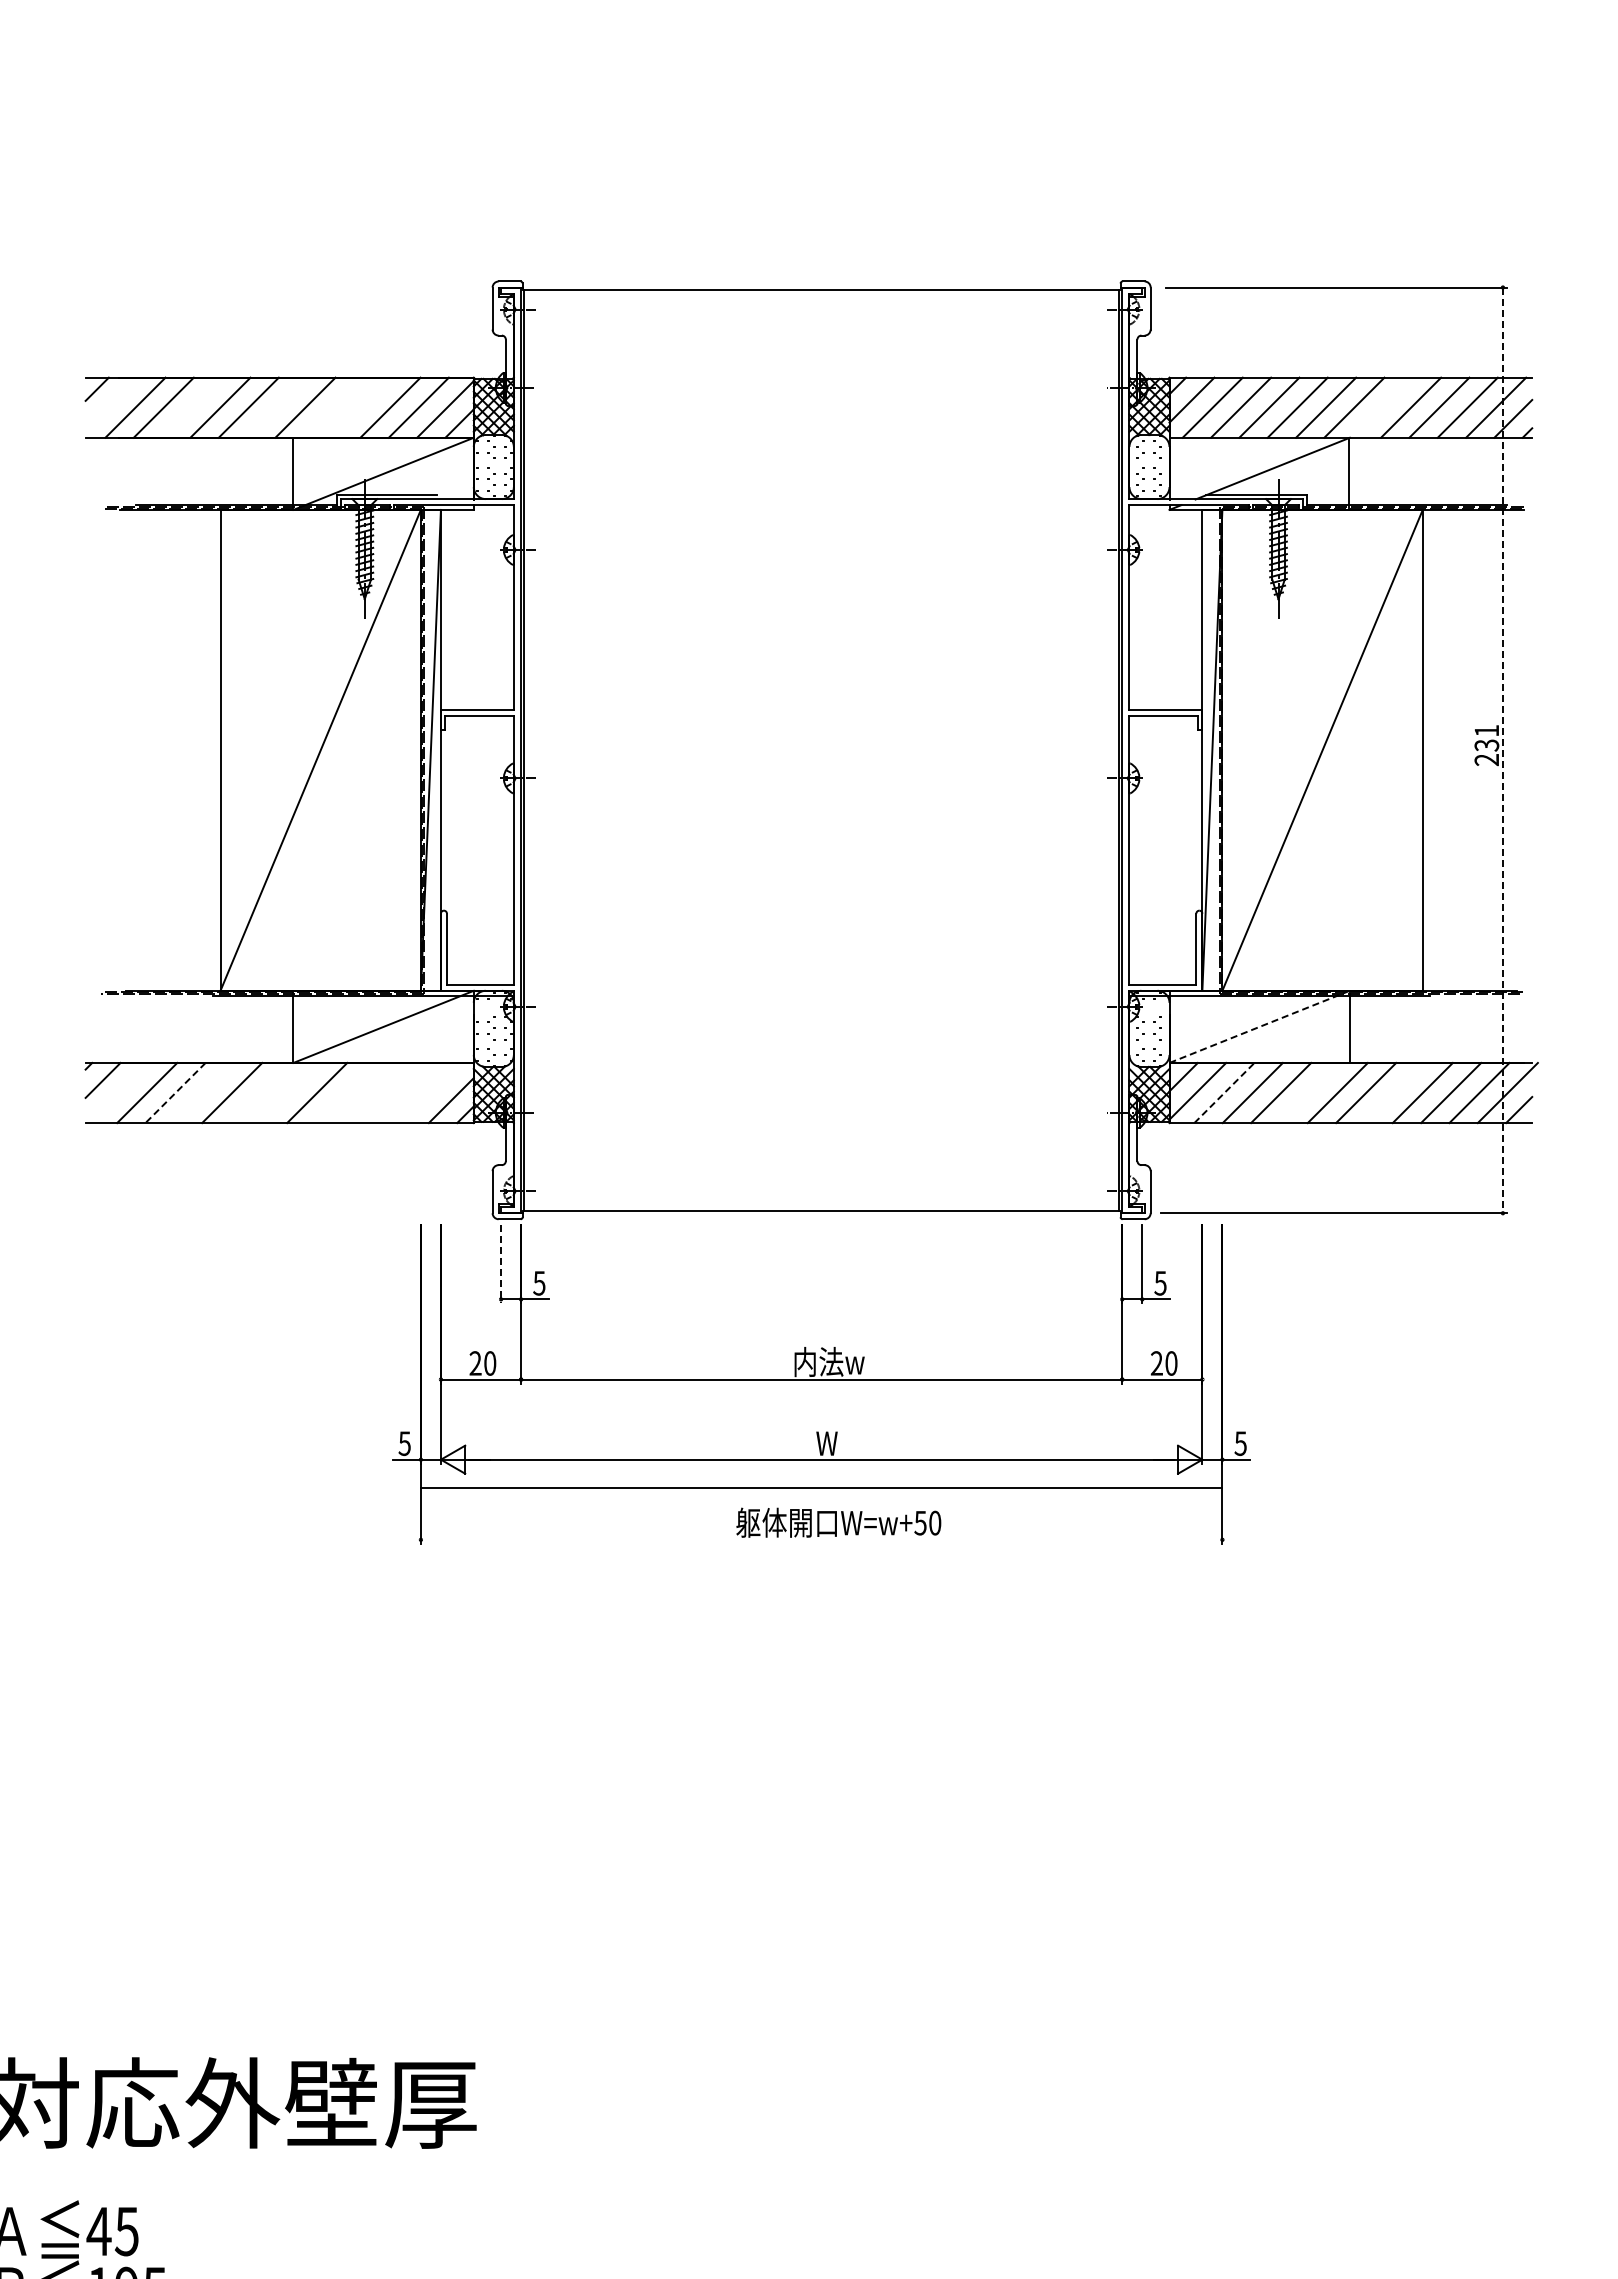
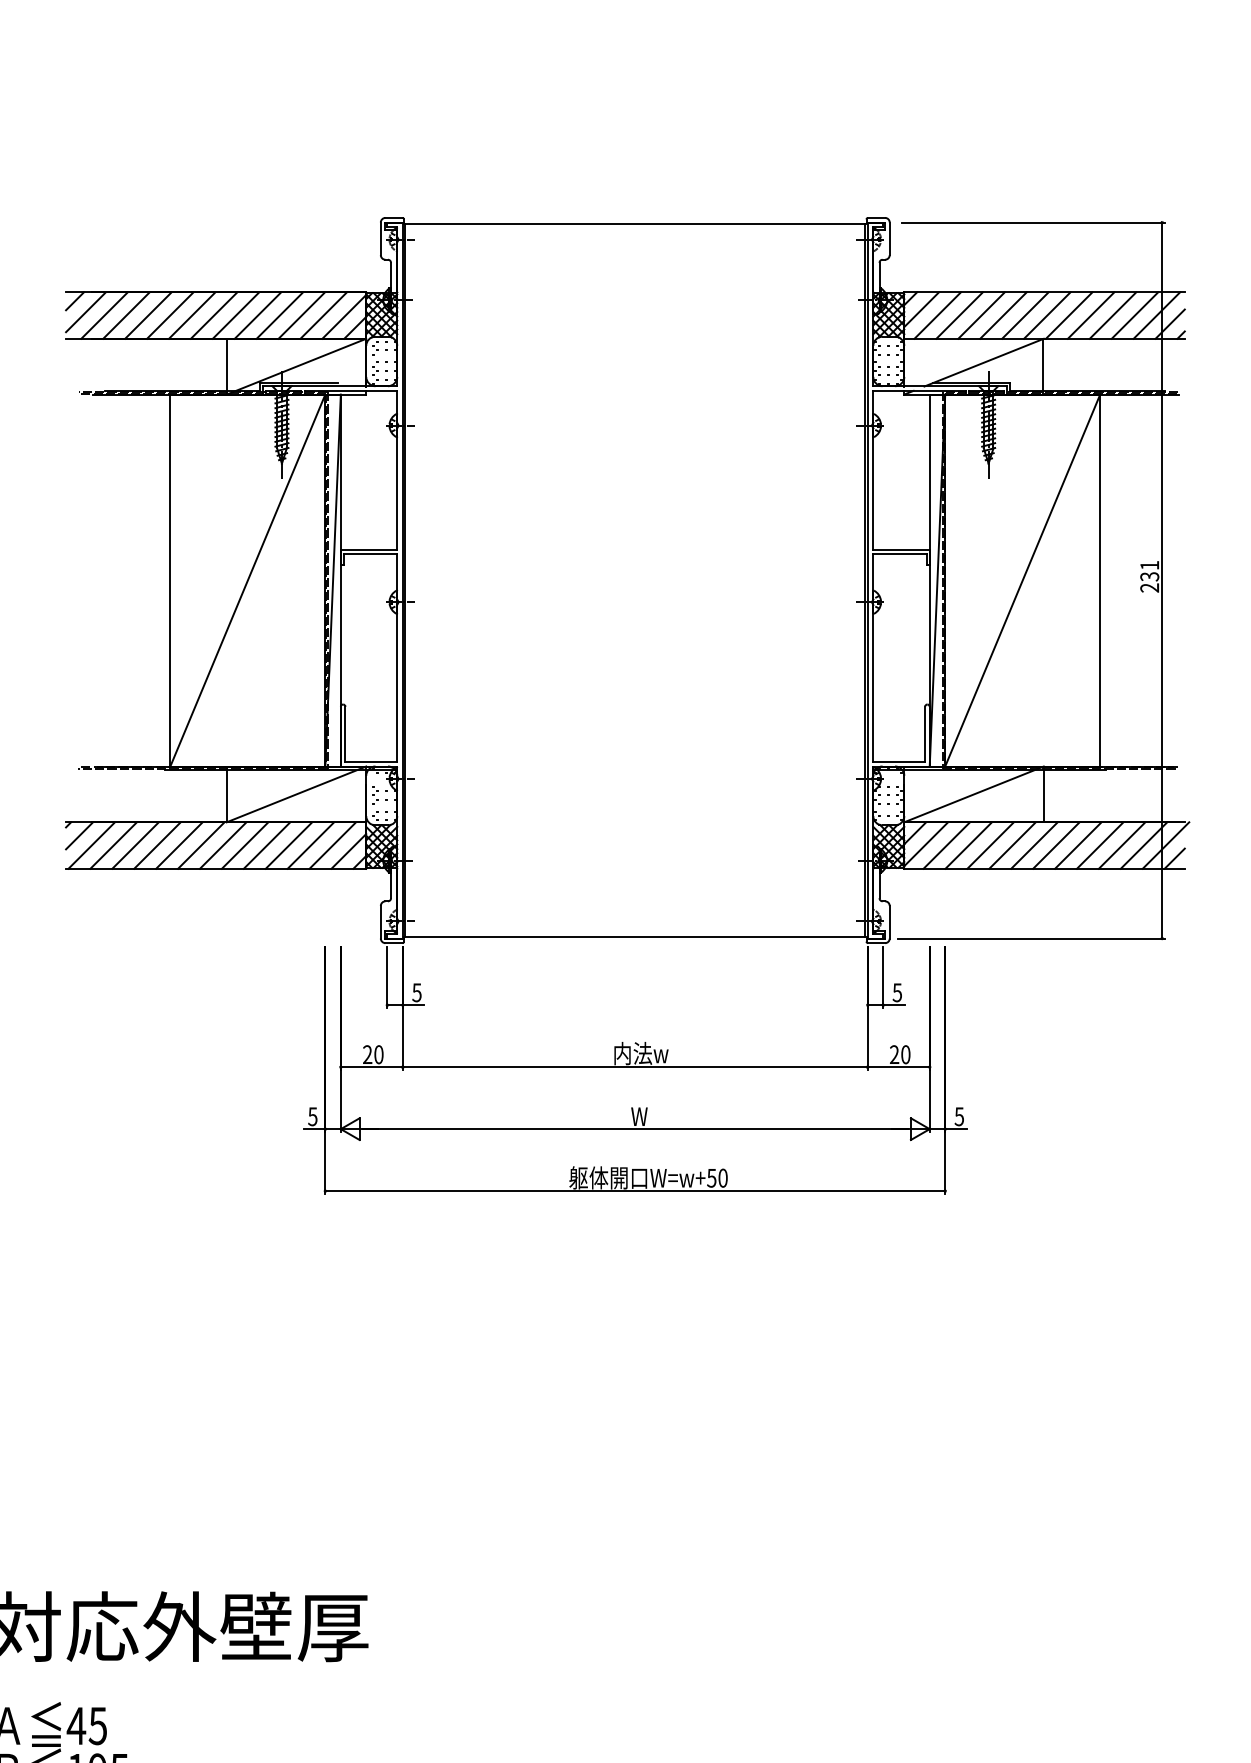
line: (111, 403) -> (86, 312), added
line: (192, 407) -> (148, 315), added
line: (277, 407) -> (214, 315), added
line: (333, 407) -> (257, 315), added
line: (362, 407) -> (280, 315), added
line: (1382, 407) -> (1069, 315), added
line: (1502, 750) -> (1161, 580), dashed -> solid
line: (1260, 1026) -> (974, 794), dashed -> solid
line: (118, 1092) -> (91, 845), added
line: (203, 1092) -> (157, 845), added
line: (260, 1092) -> (201, 845), added
line: (288, 1092) -> (222, 845), added
line: (345, 1092) -> (267, 845), added
line: (373, 1092) -> (288, 845), added
line: (402, 1092) -> (311, 845), added
line: (430, 1092) -> (332, 845), added
line: (1309, 1092) -> (1012, 845), added
line: (1394, 1092) -> (1078, 845), added
line: (175, 1093) -> (135, 845), dashed -> solid
line: (1224, 1093) -> (946, 845), dashed -> solid
line: (501, 1264) -> (387, 978), dashed -> solid
line: (821, 1487) -> (635, 1190), moved

